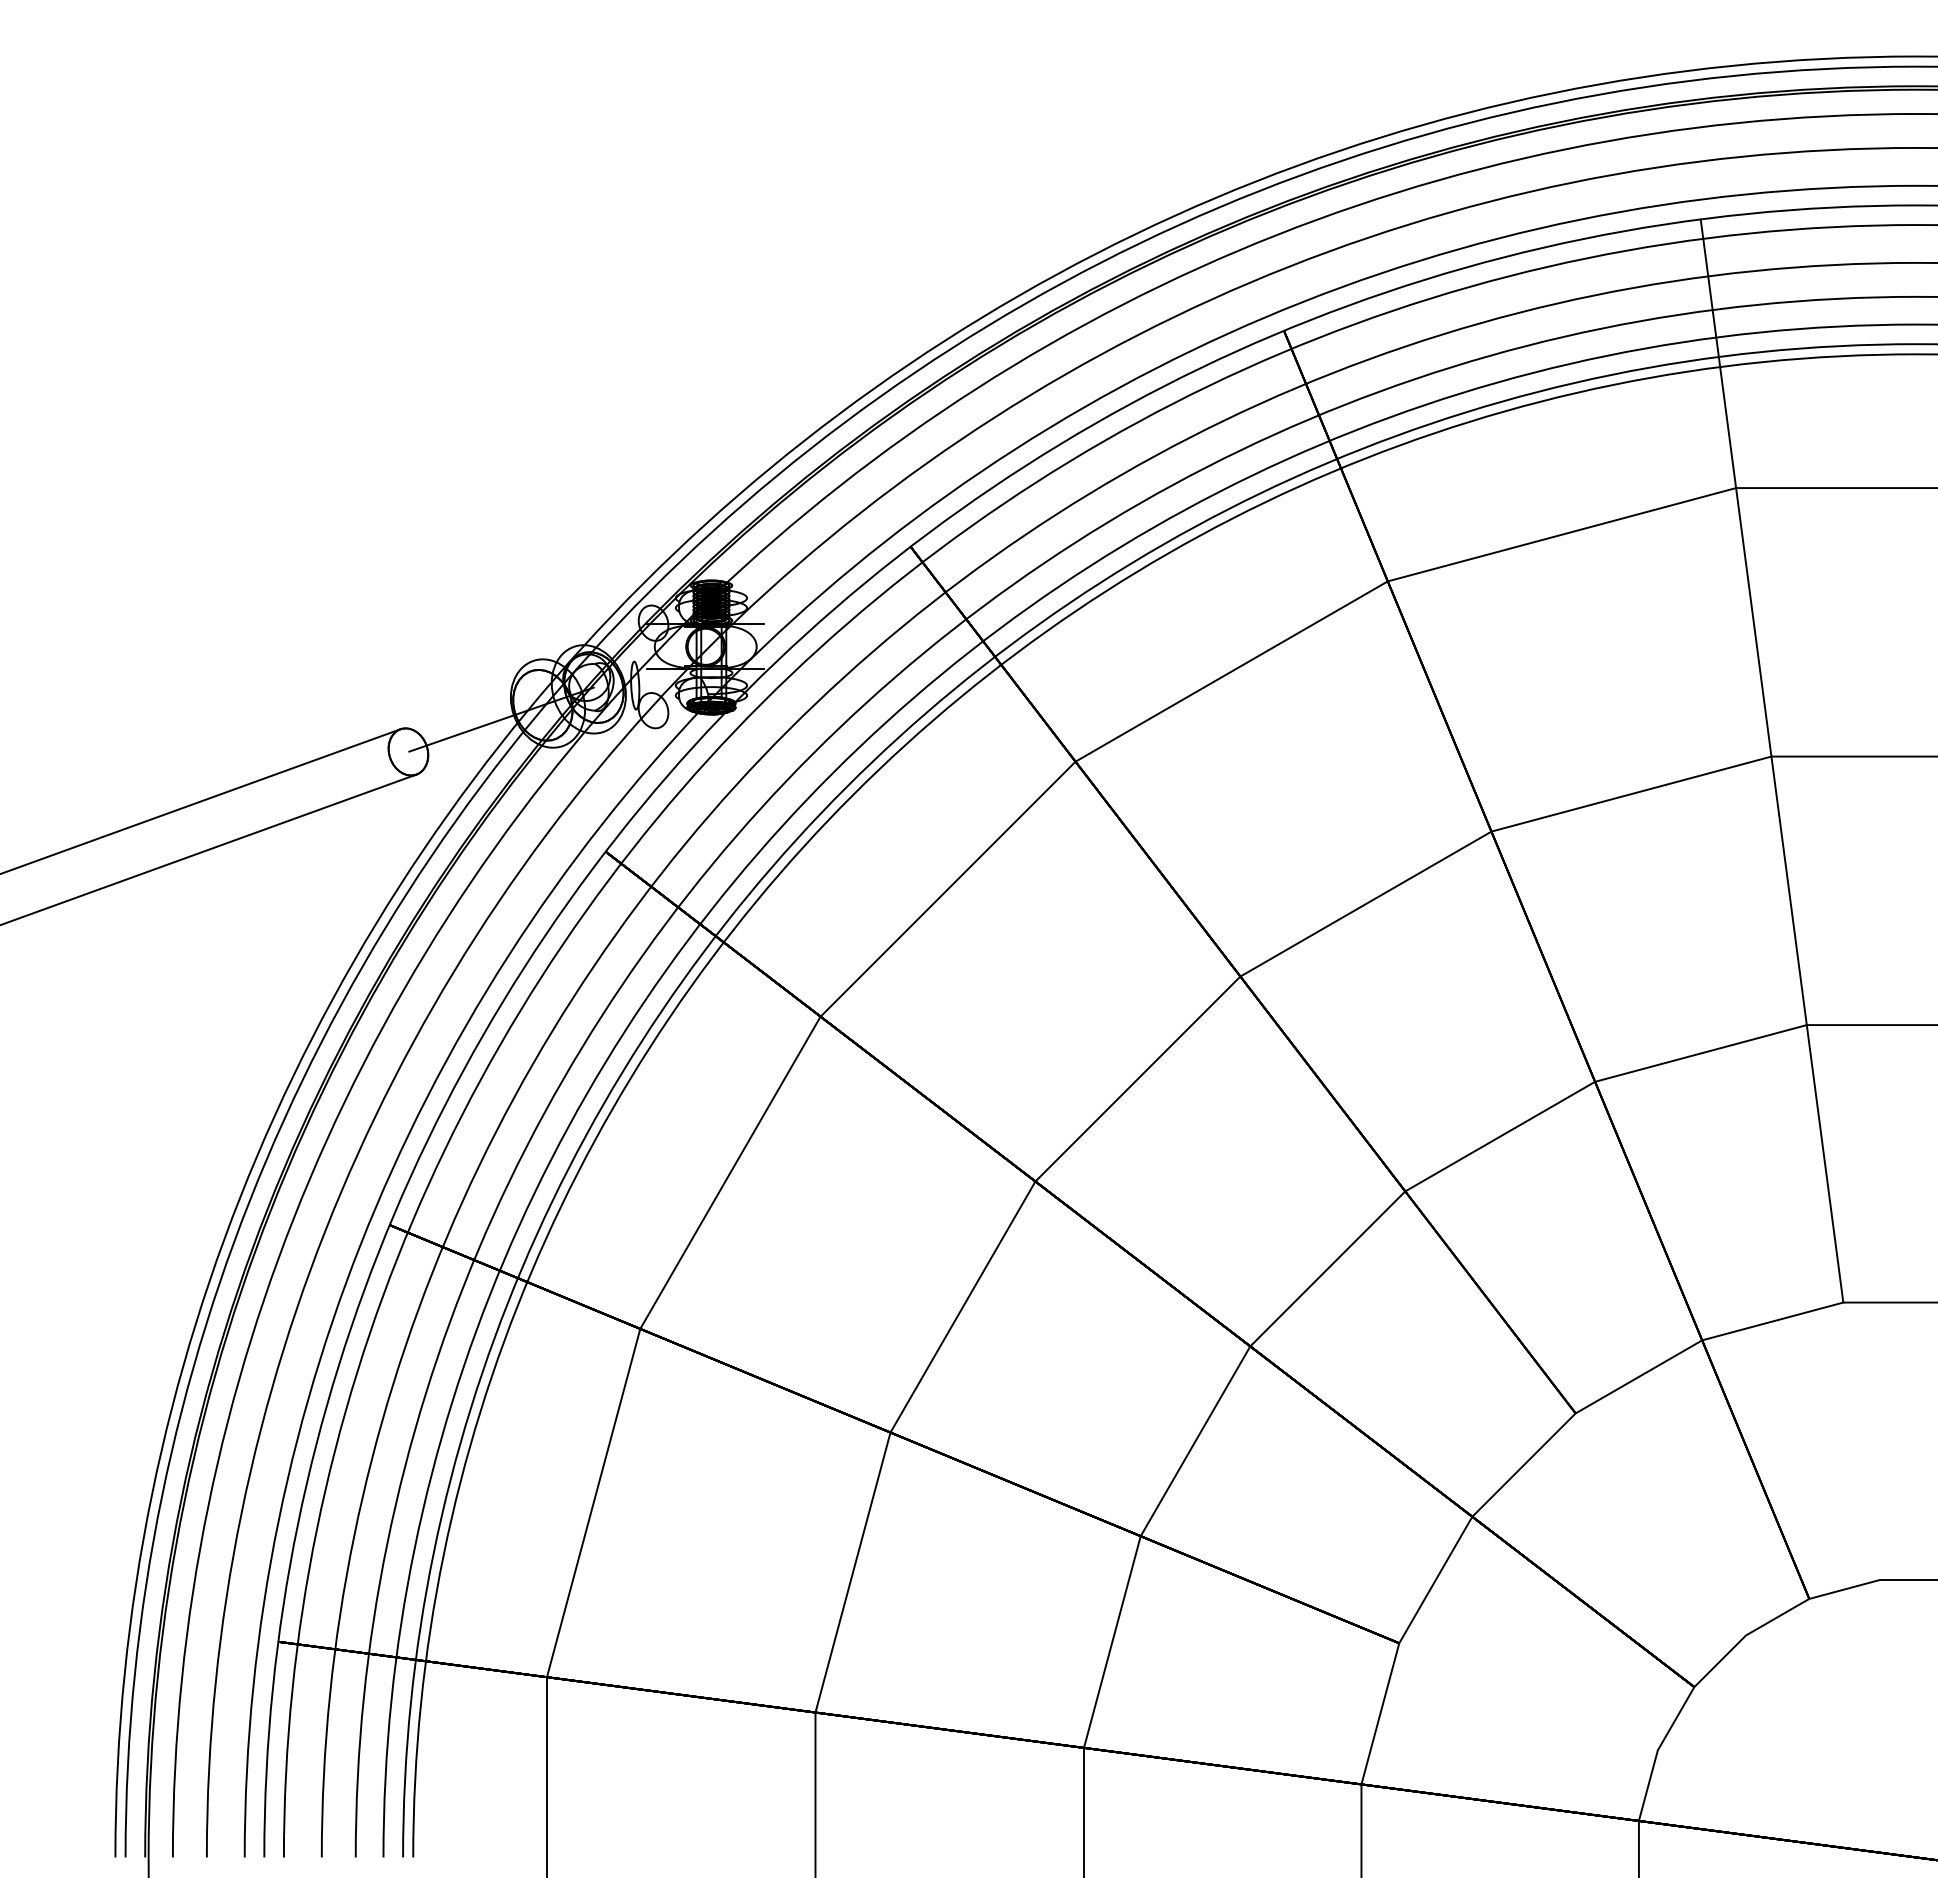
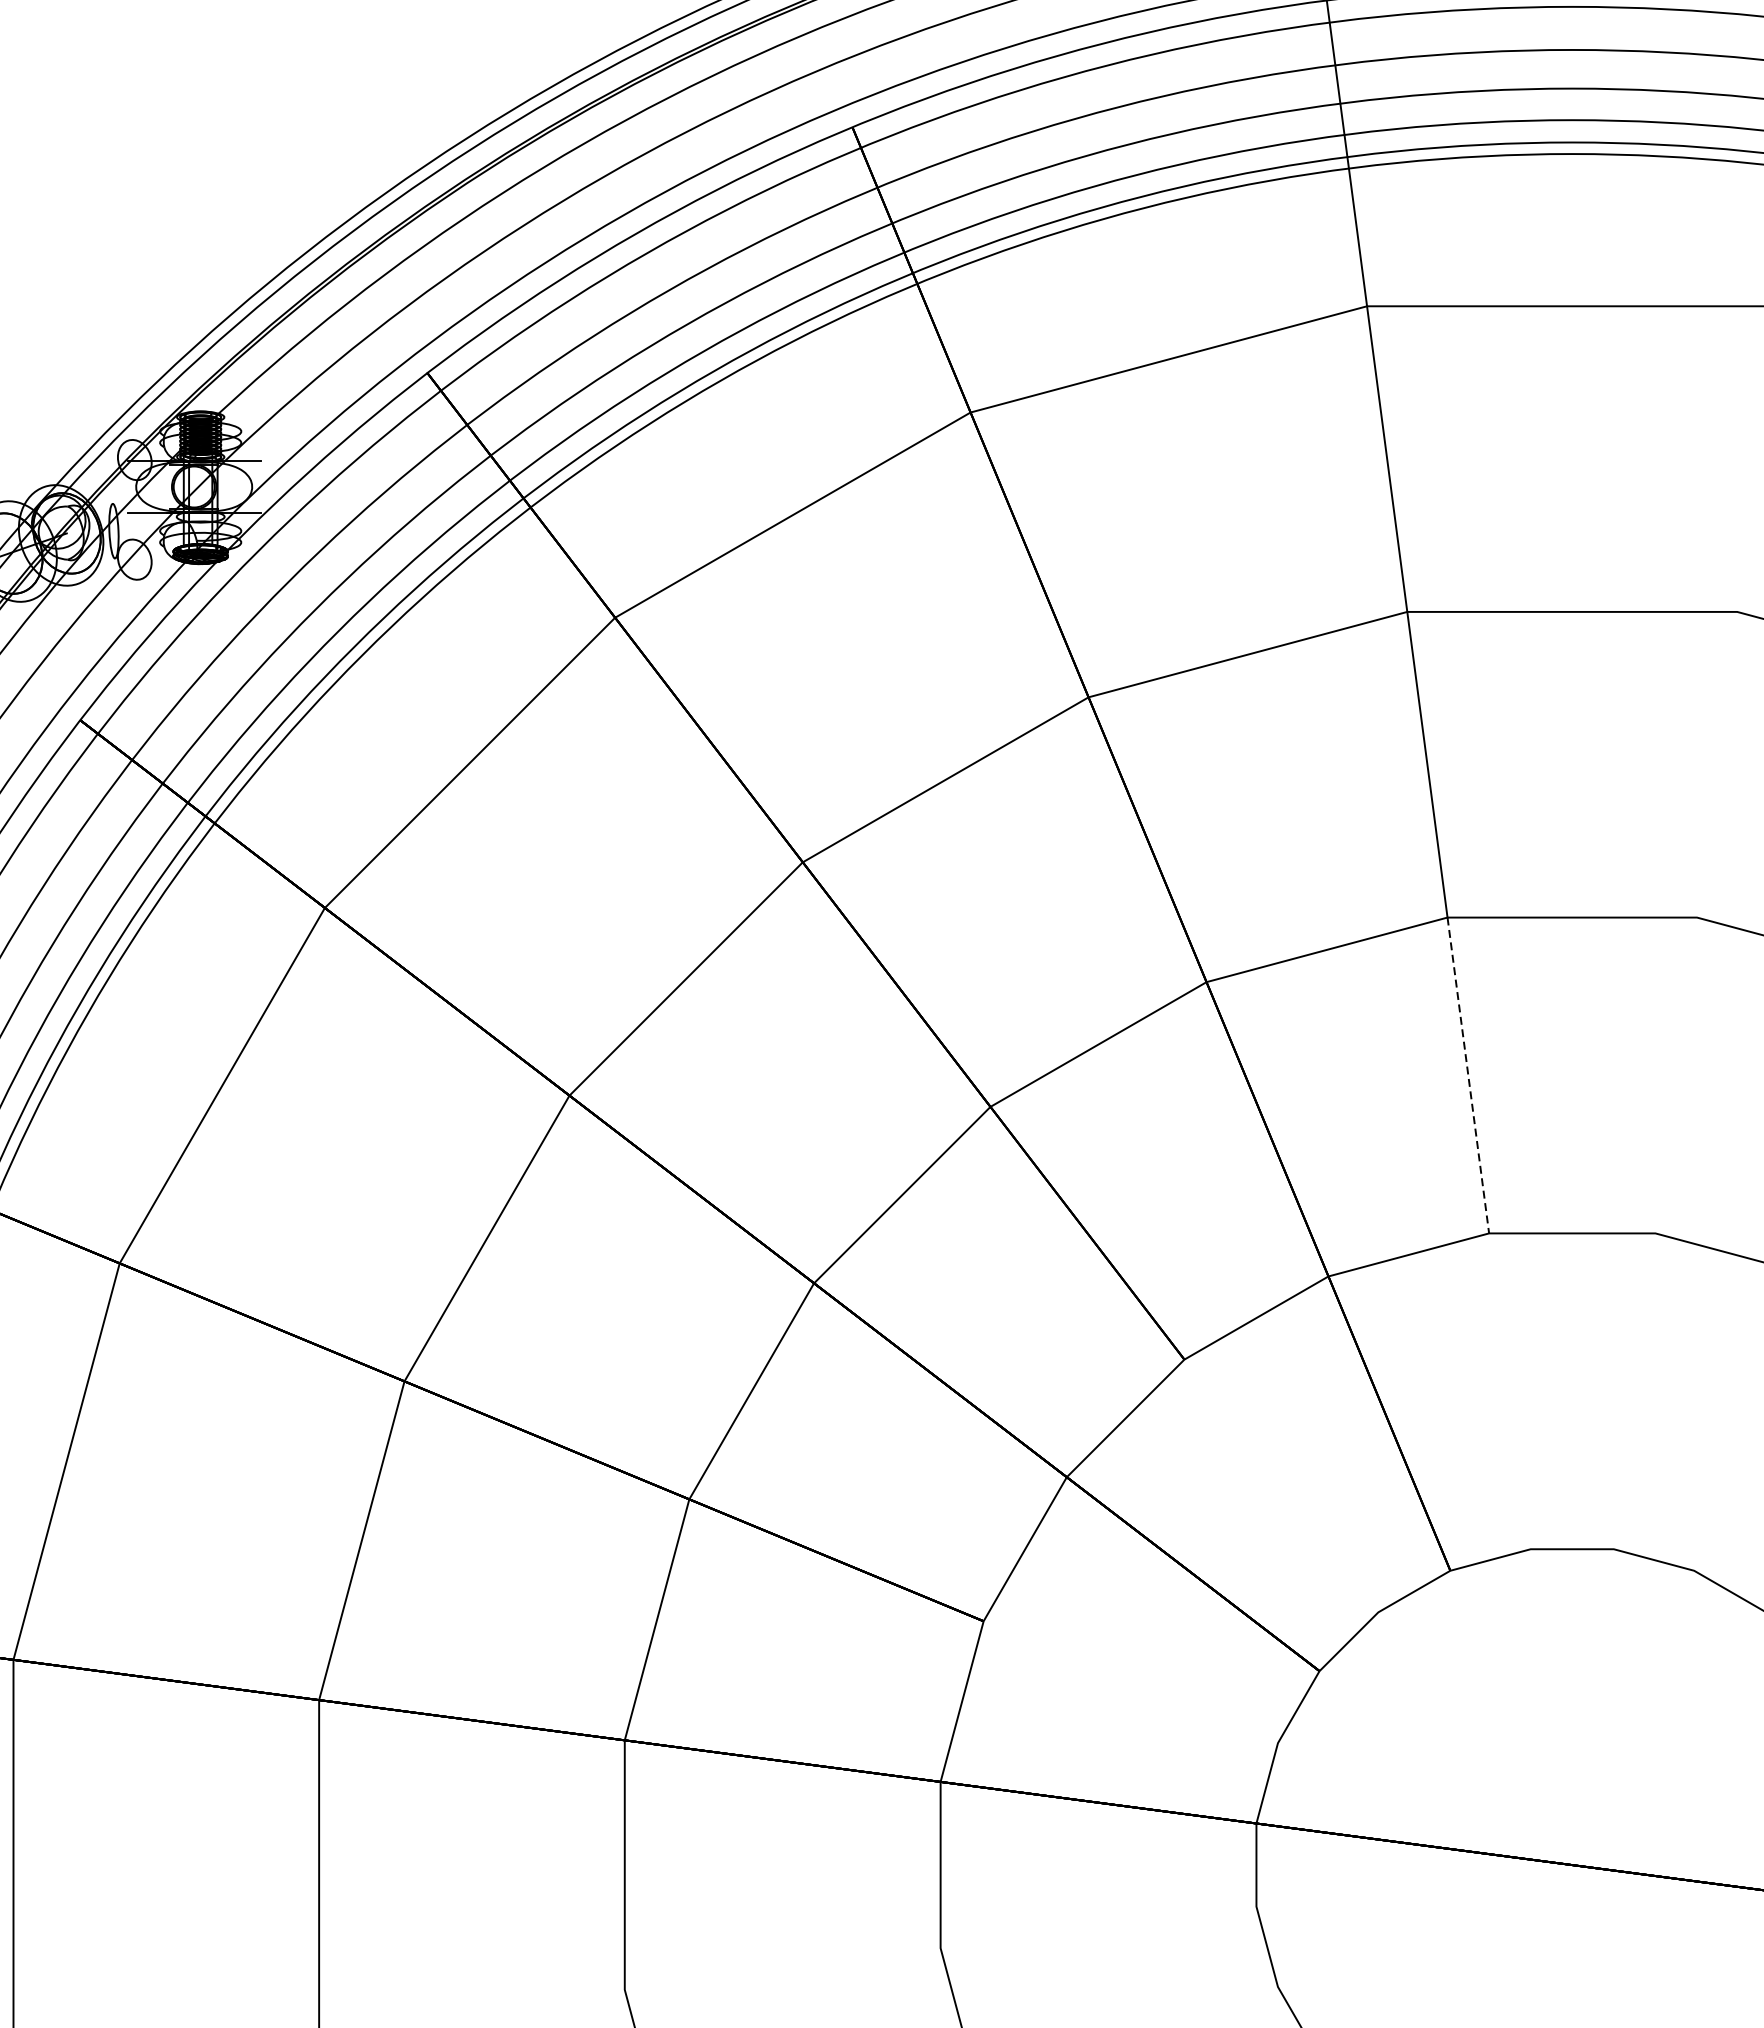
line: (1825, 1163) -> (1468, 1075), solid -> dashed

